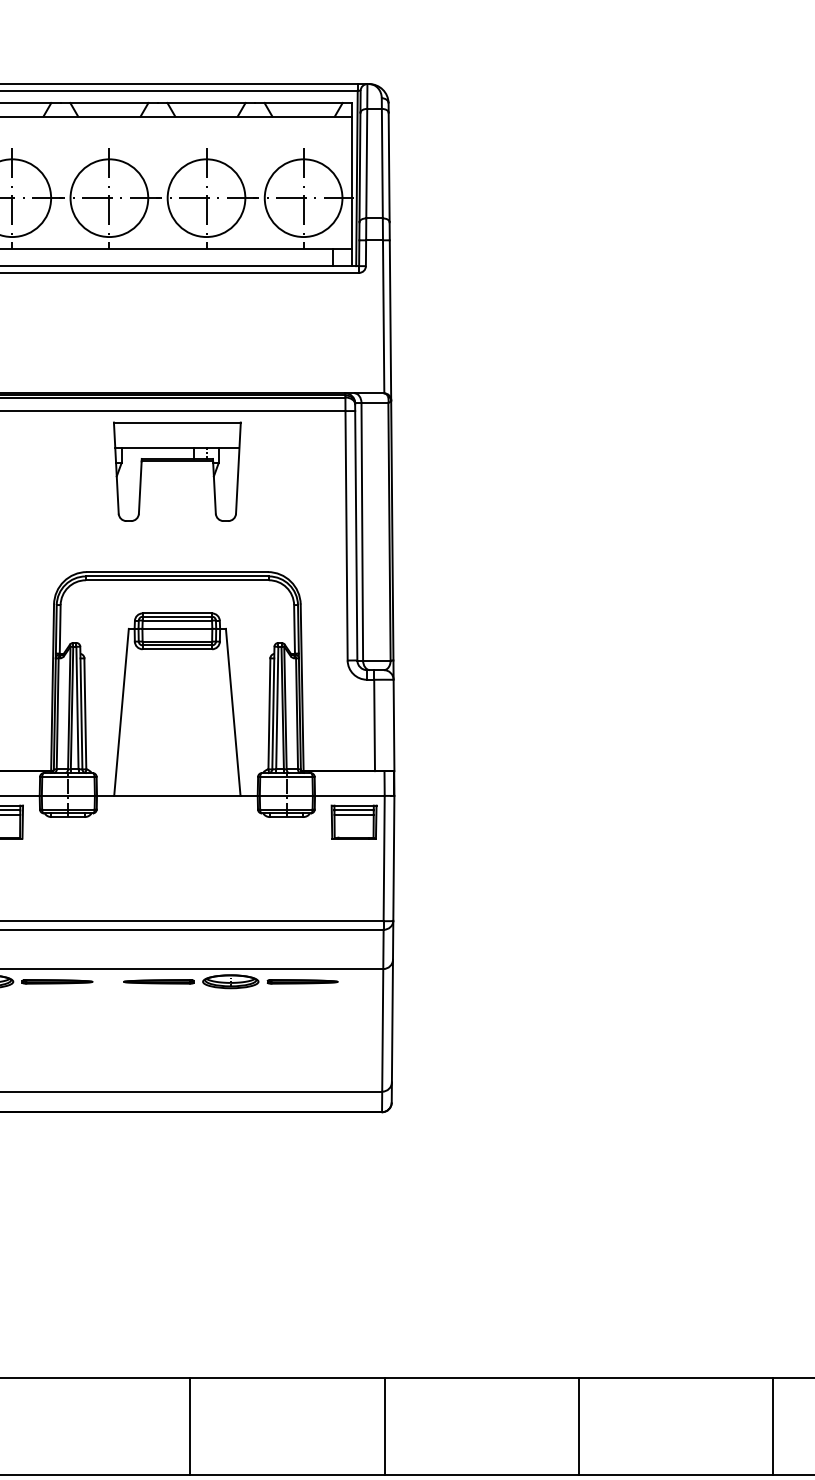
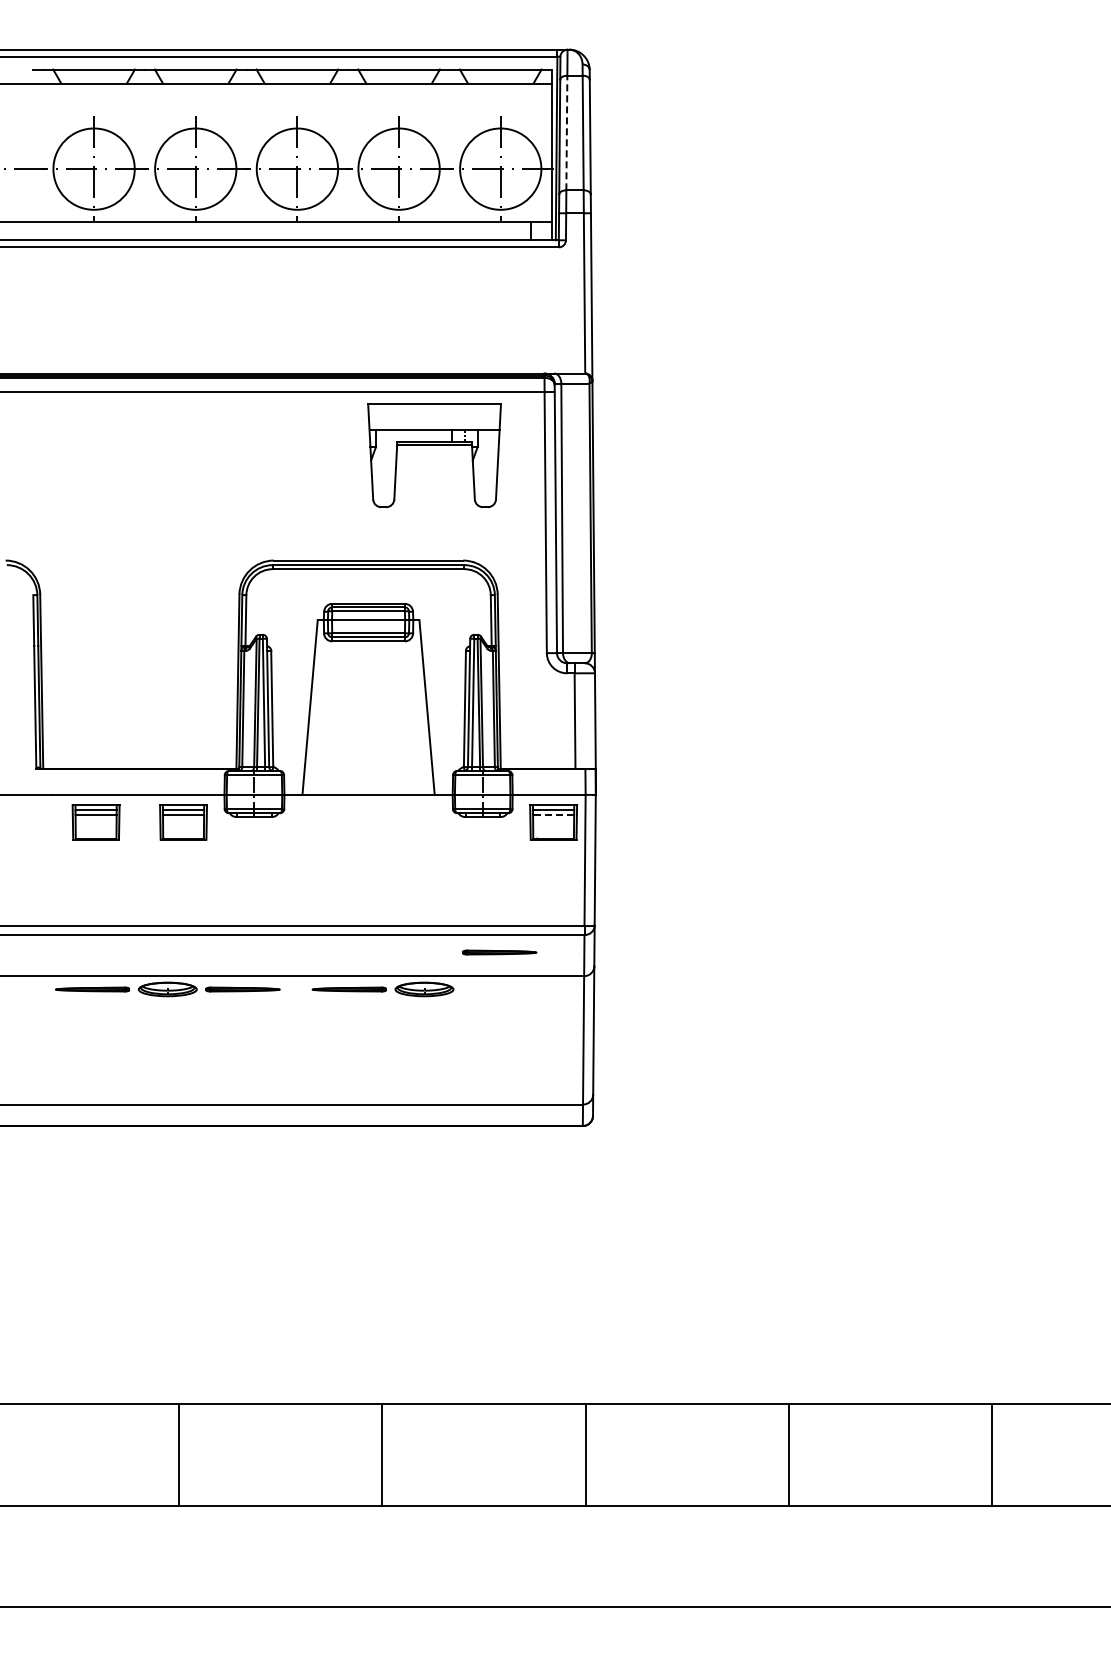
line: (366, 163) -> (566, 132), solid -> dashed
part: (177, 462) -> (434, 445), moved
line: (354, 814) -> (553, 814), solid -> dashed
part: (302, 981) -> (499, 952), moved

